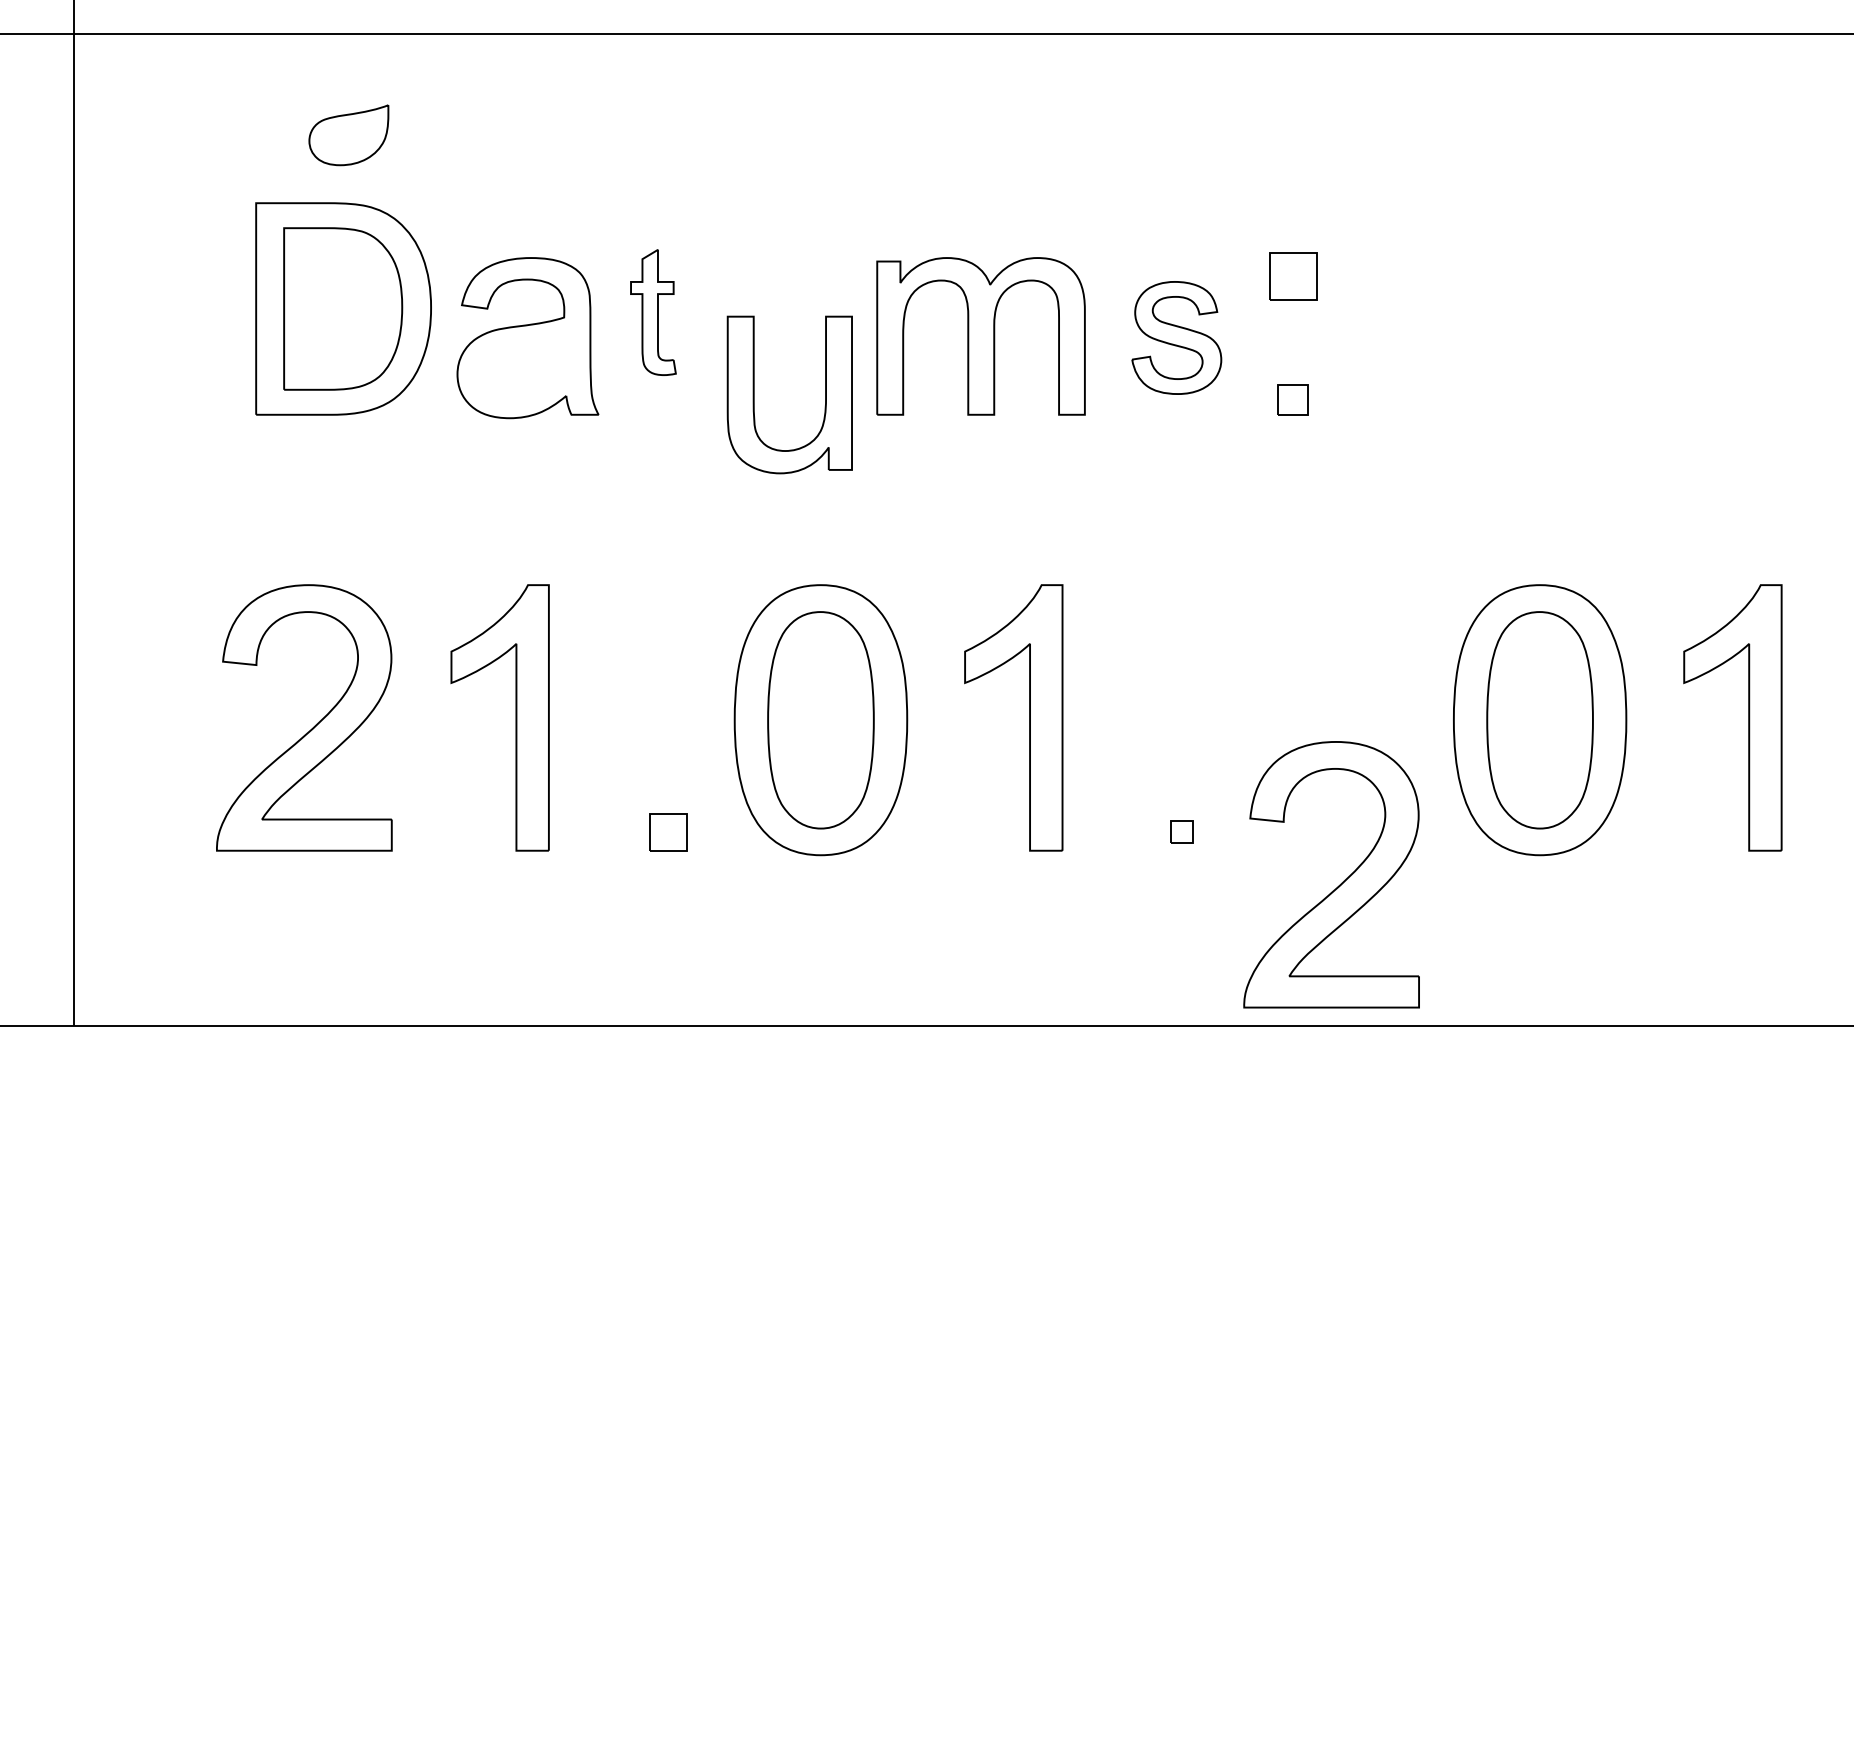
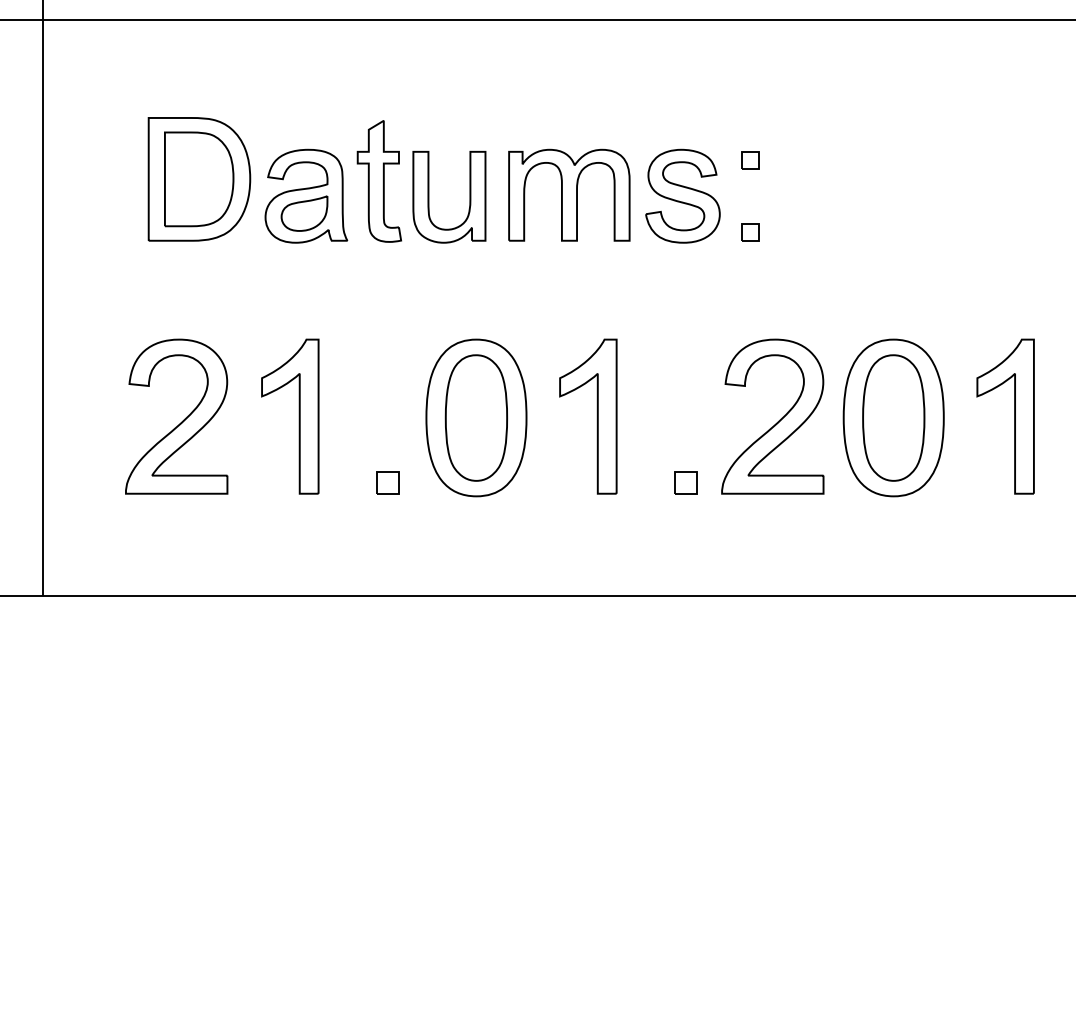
part: (348, 135) -> (304, 213), moved
part: (1293, 276) -> (750, 160), size x0.62
part: (652, 312) -> (378, 181), size x1.67
part: (1176, 336) -> (682, 195), size x1.43
part: (755, 393) -> (429, 196), moved
part: (1181, 831) -> (685, 482), size x1.67
part: (1339, 883) -> (777, 421), moved

